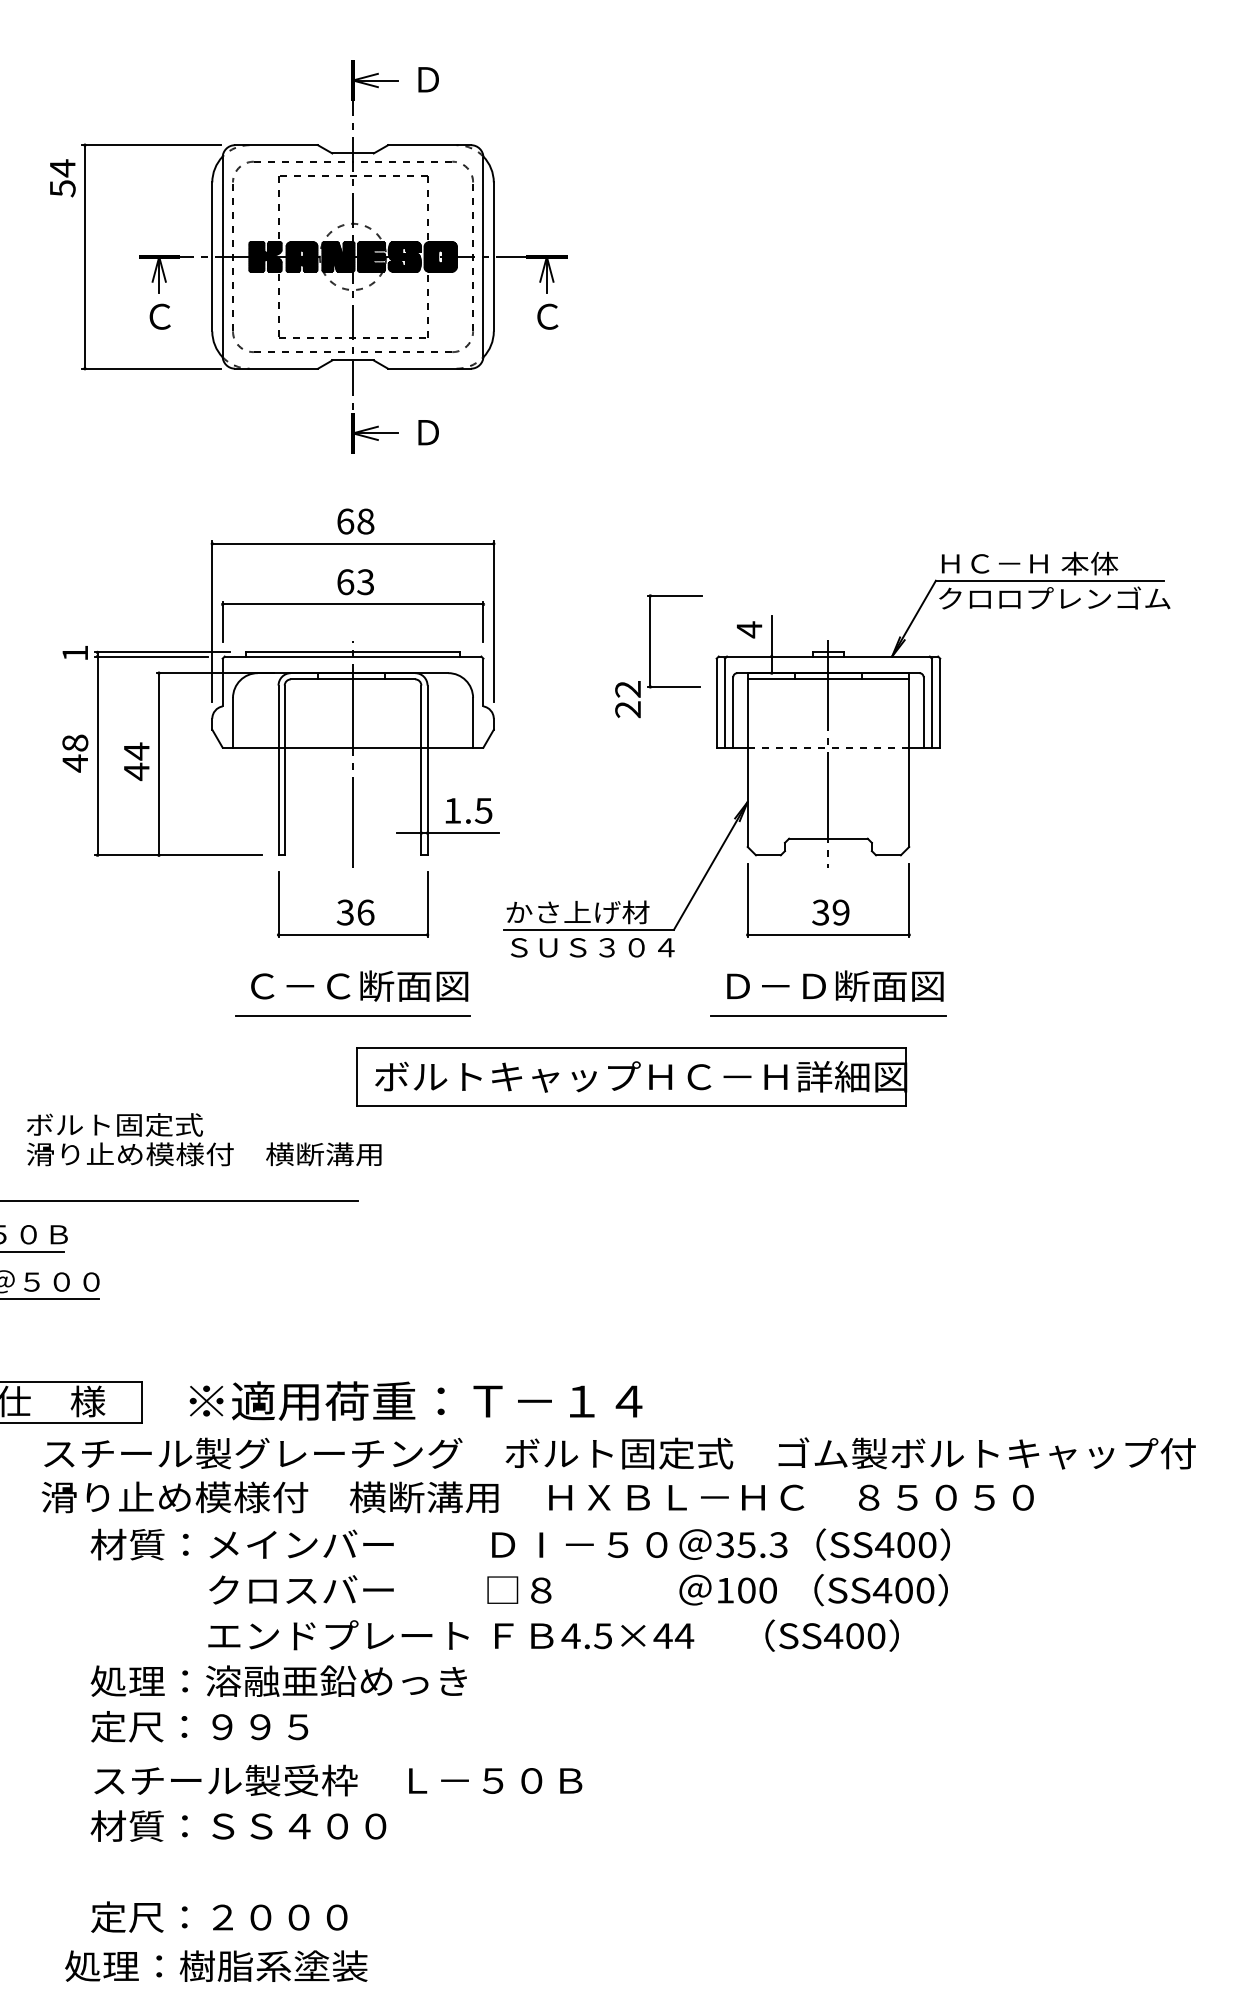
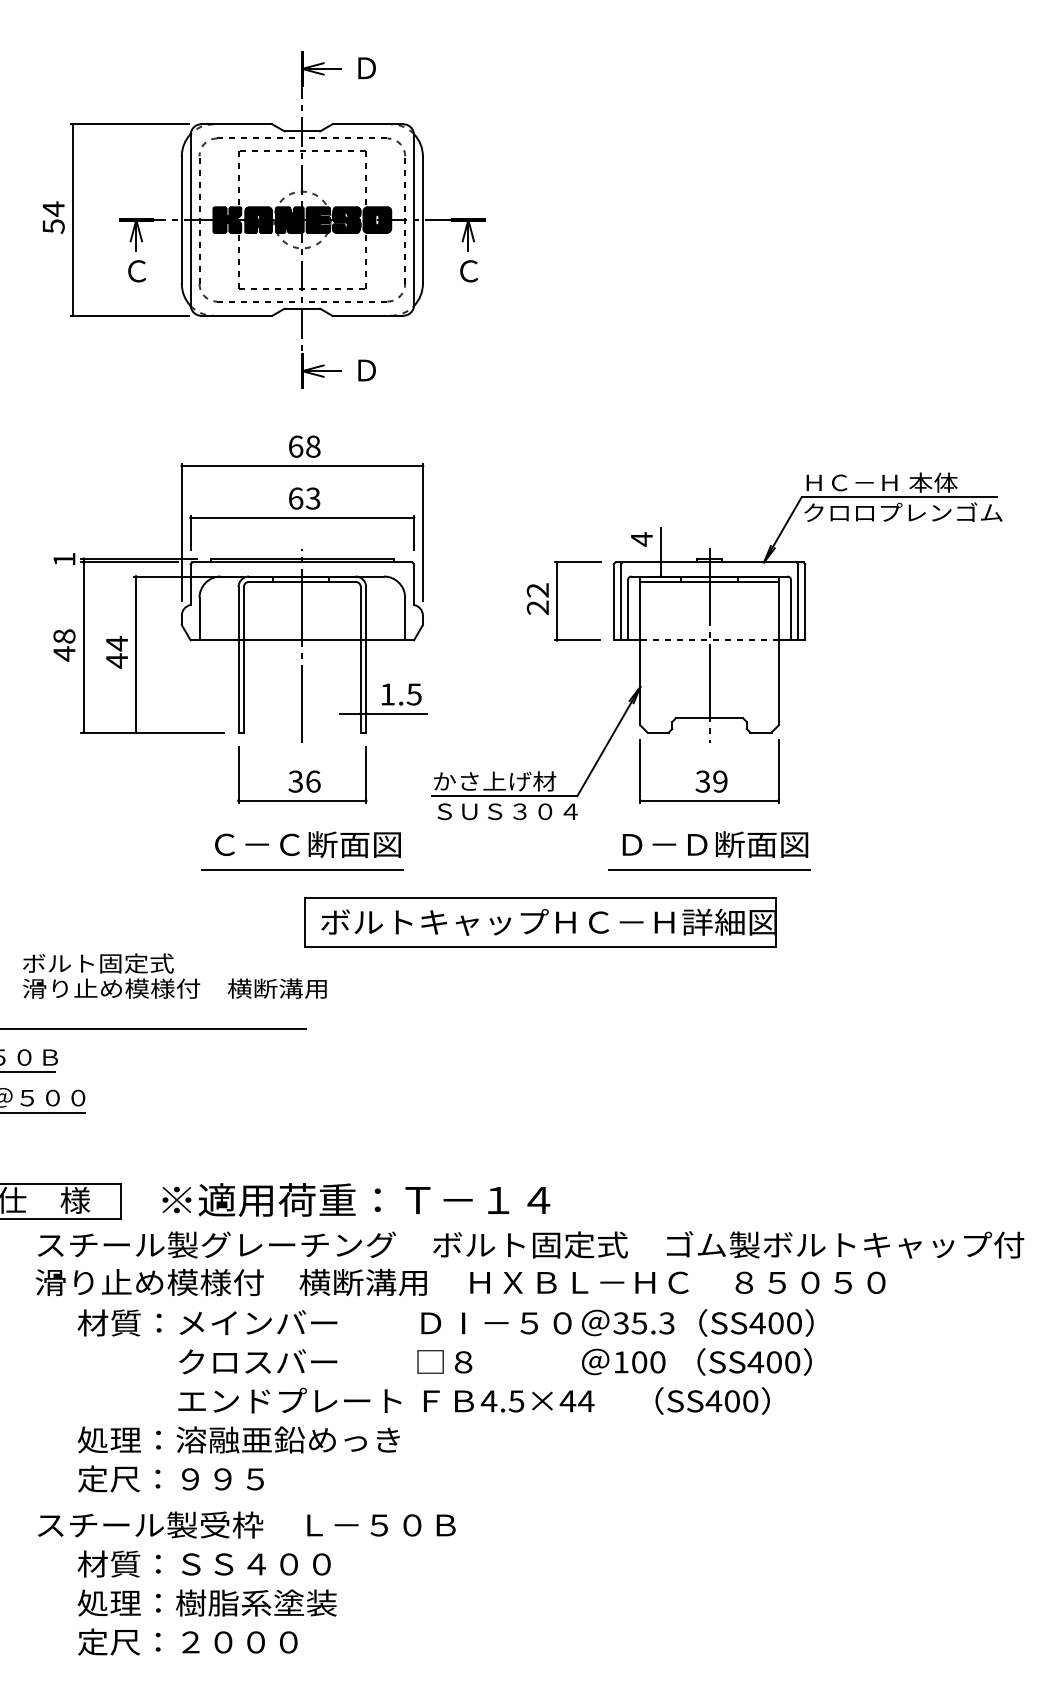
text: (62, 178) -> (53, 217), moved
part: (650, 641) -> (557, 601), moved
text: (338, 1779) -> (246, 1524), moved
text: (215, 1965) -> (206, 1602), moved

